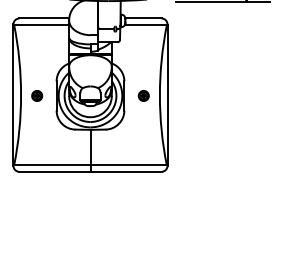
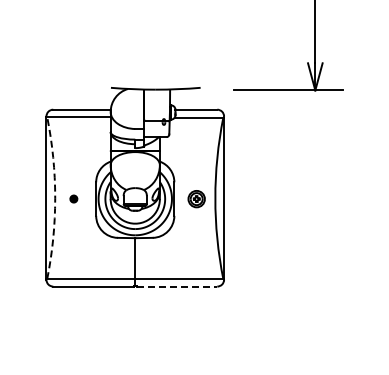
arc: (21, 95) -> (55, 198), solid -> dashed
part: (36, 95) -> (73, 198), size x0.6
part: (143, 95) -> (196, 198), size x1.4
line: (127, 171) -> (177, 286), solid -> dashed

